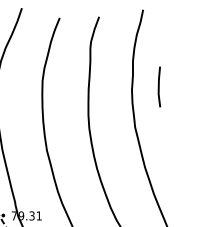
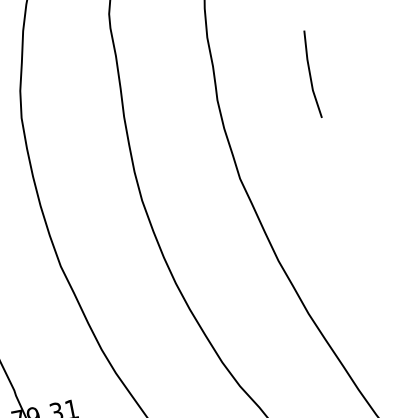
line: (159, 86) -> (311, 73), moved

